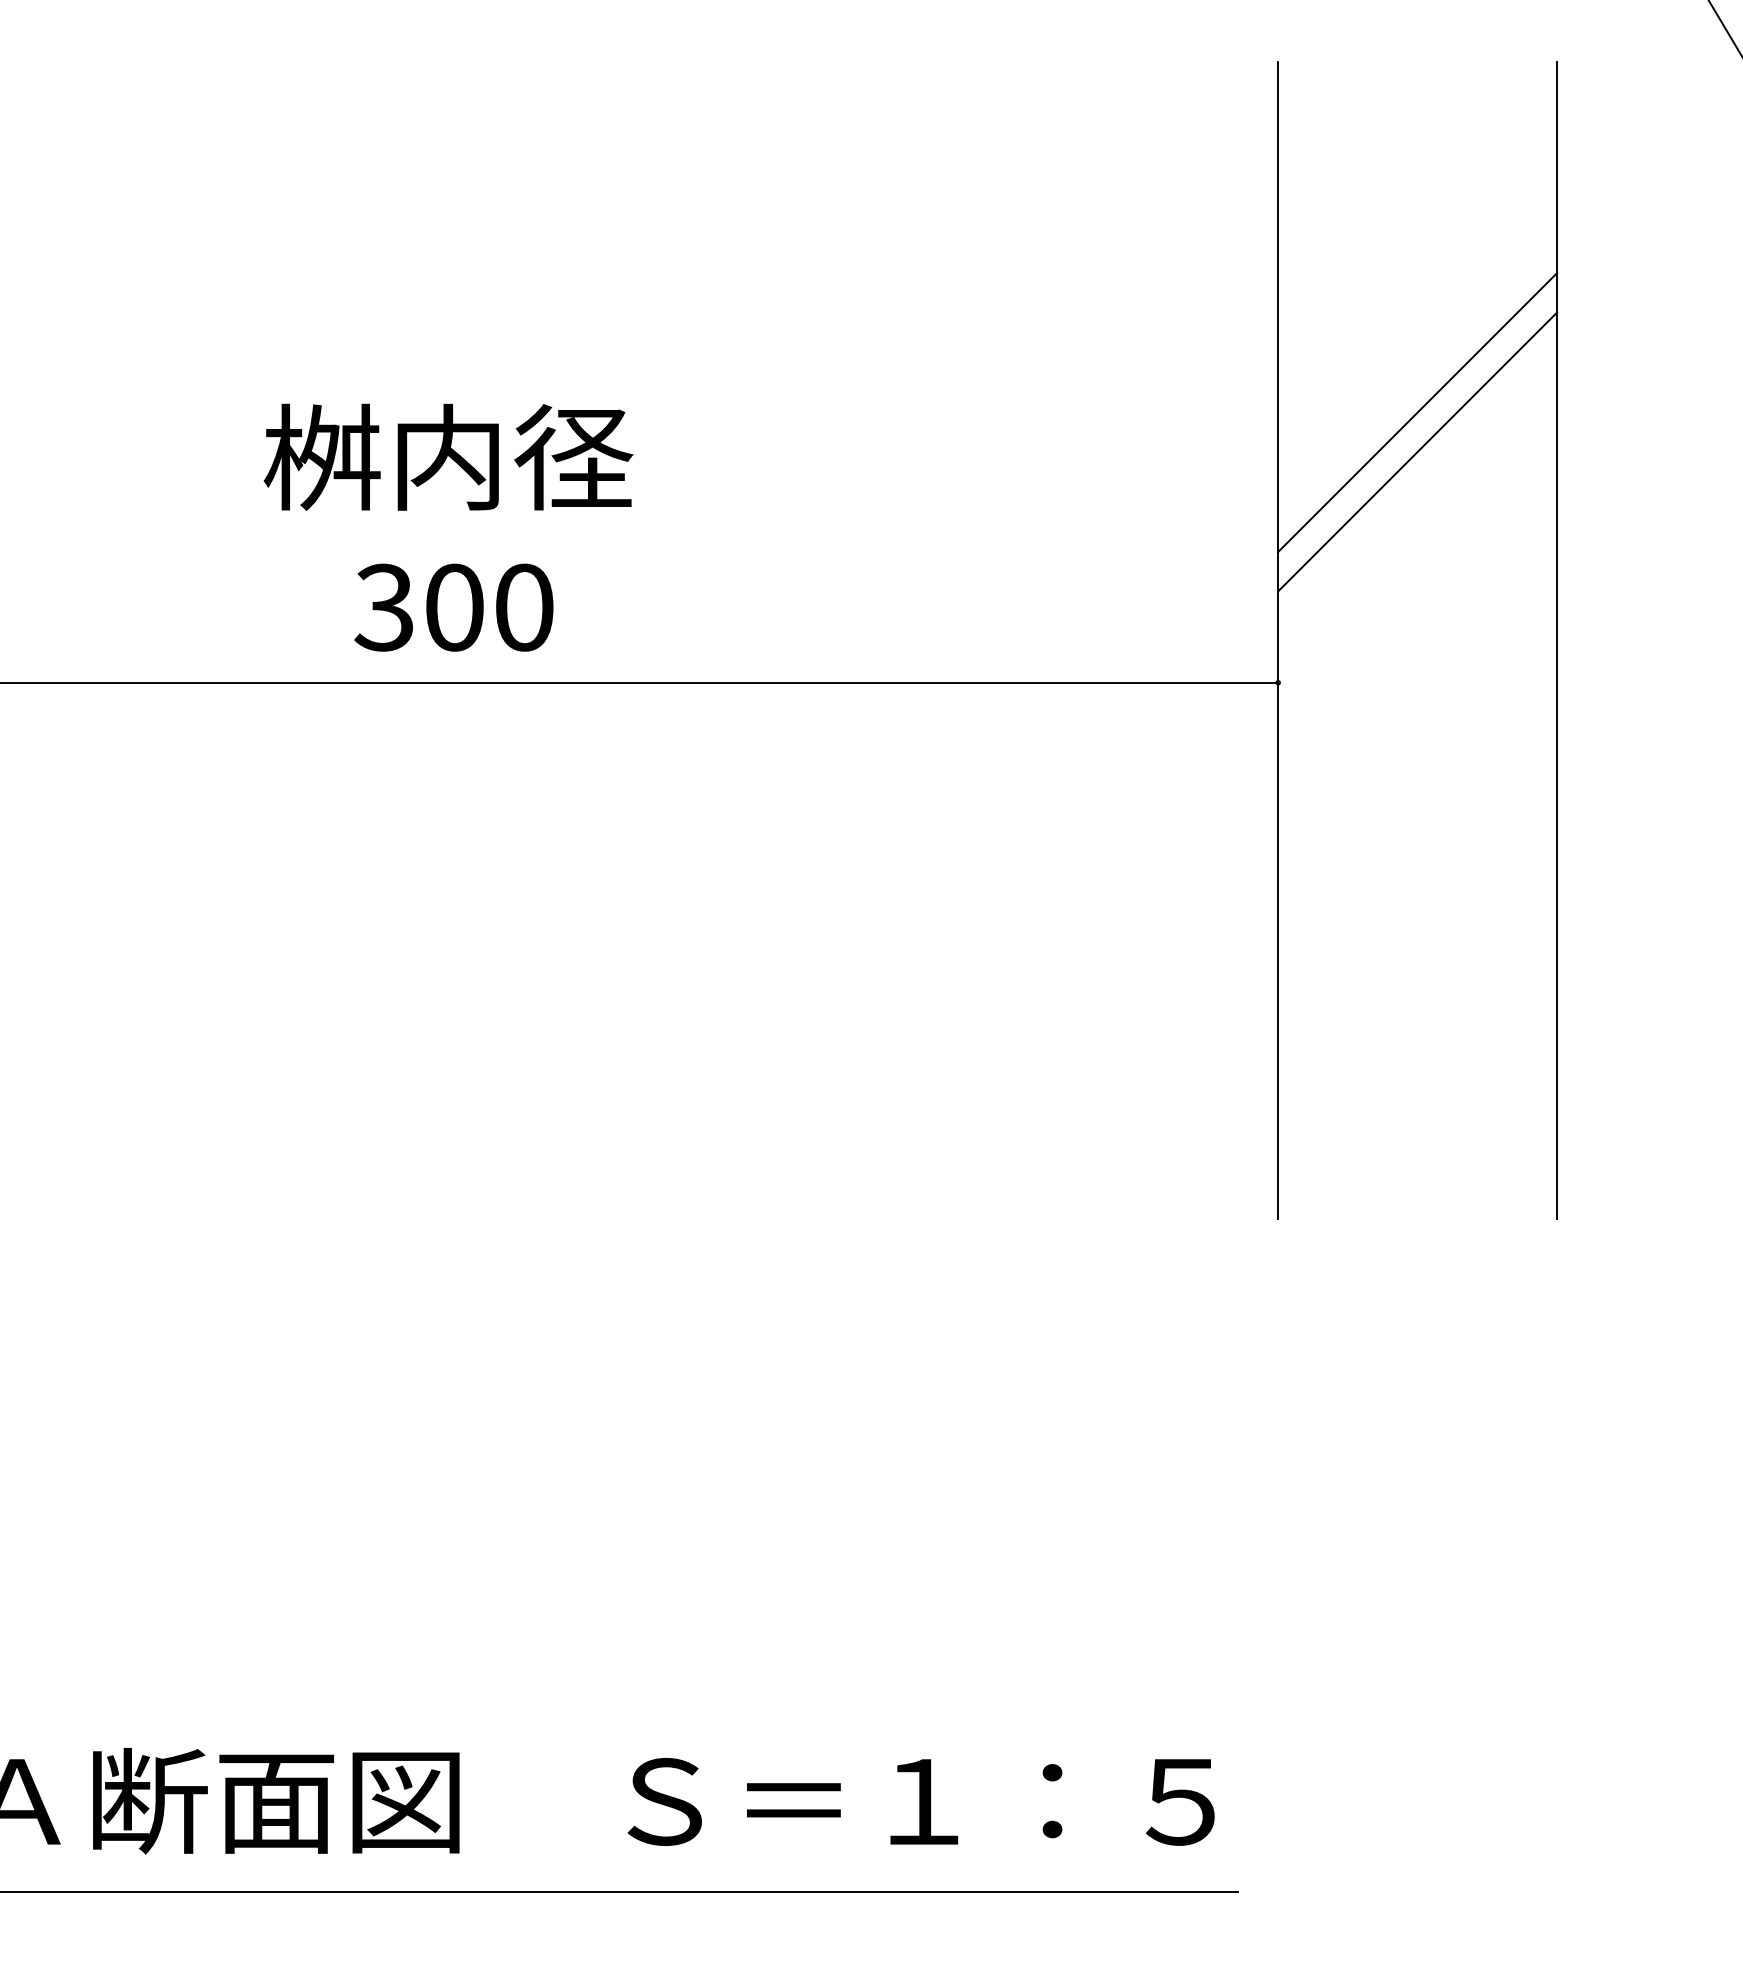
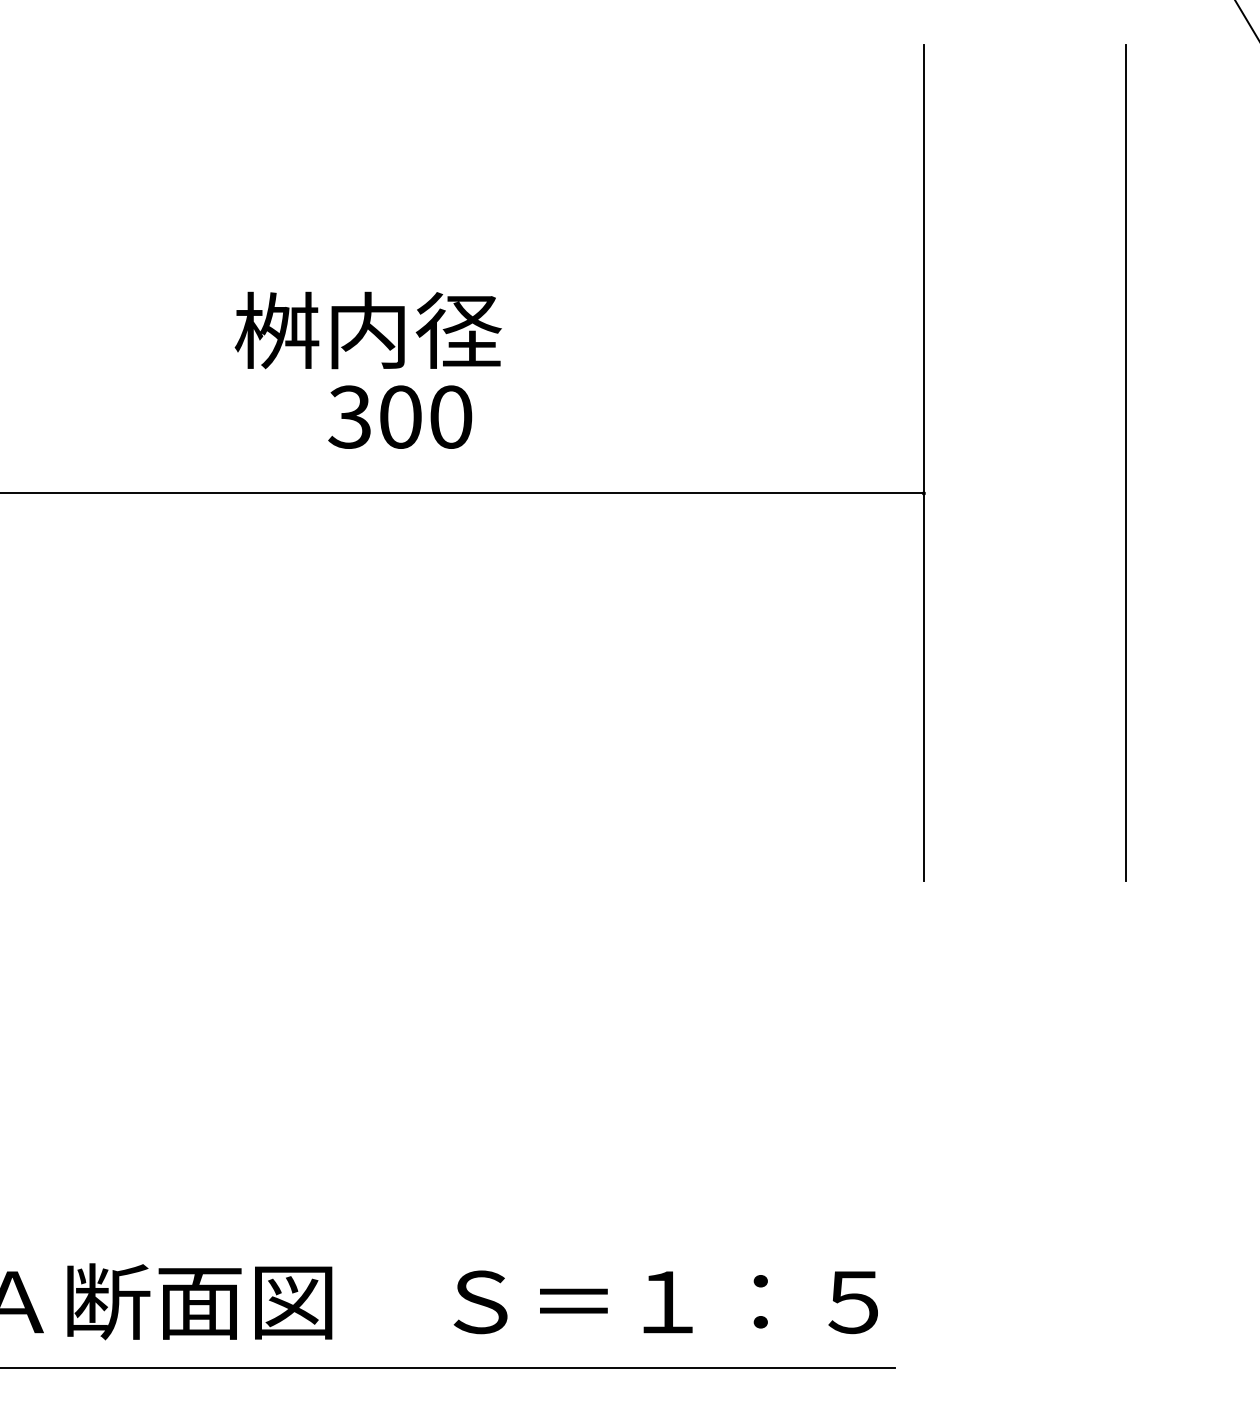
line: (1417, 411) -> (1024, 297), removed
line: (1417, 451) -> (1024, 326), removed
text: (447, 457) -> (367, 330), moved
text: (454, 606) -> (400, 416), moved

